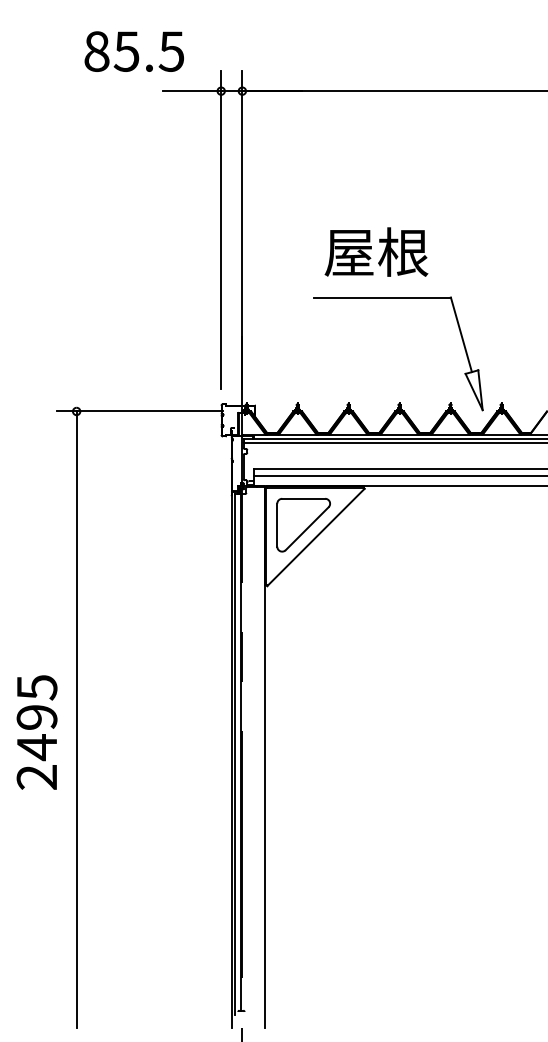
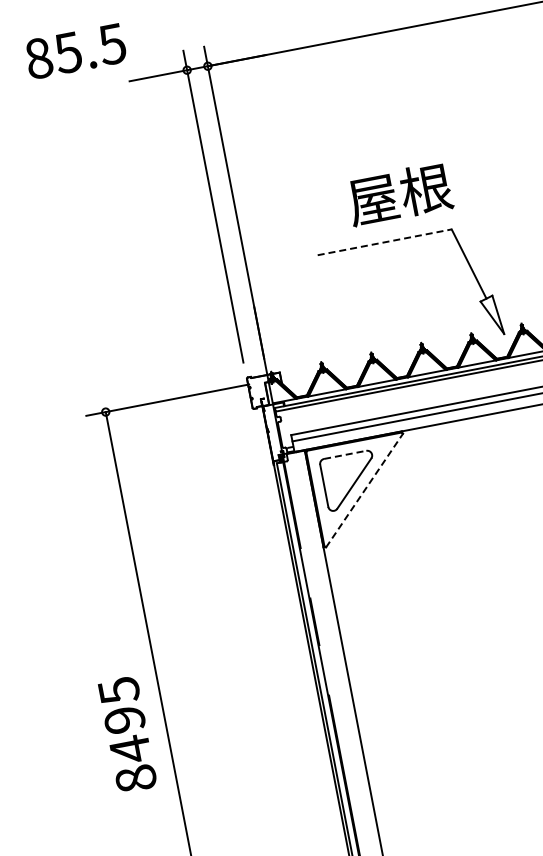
text: (133, 51) -> (74, 51), moved
text: (376, 251) -> (399, 193), moved
line: (383, 297) -> (385, 242), solid -> dashed
line: (304, 498) -> (345, 454), solid -> dashed
line: (315, 537) -> (364, 490), solid -> dashed
text: (36, 776) -> (135, 778), 2495 -> 8495

